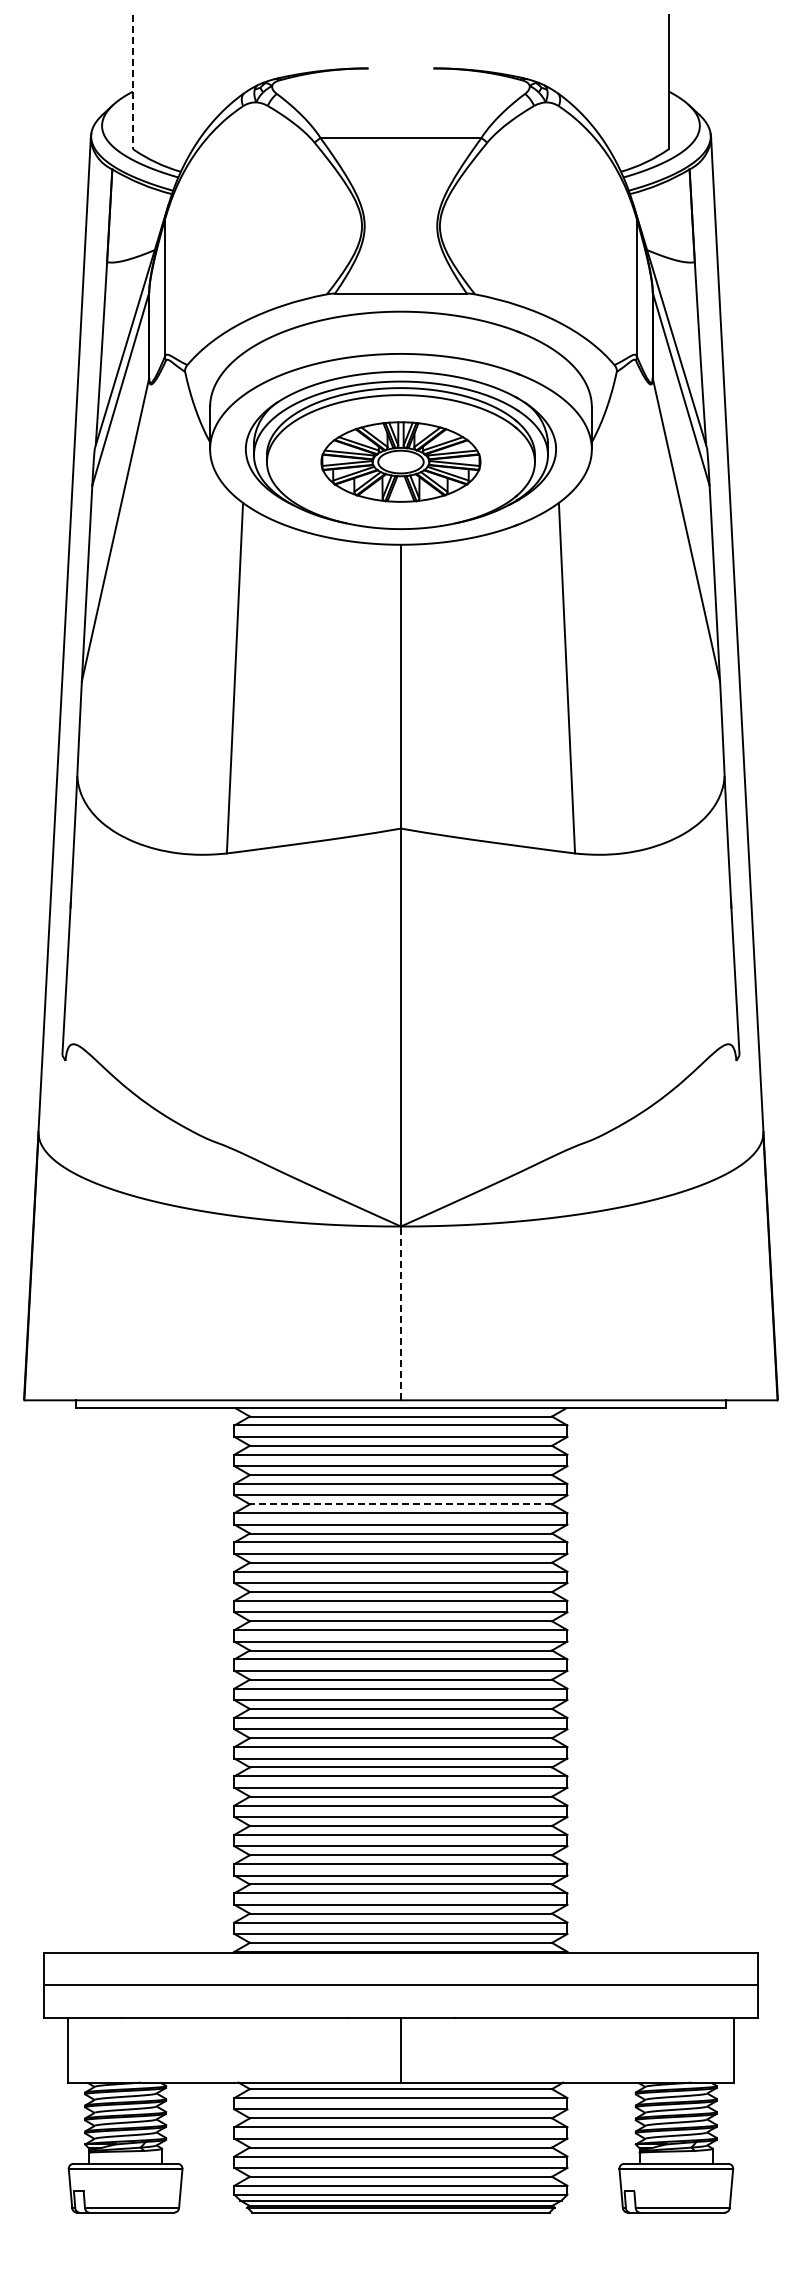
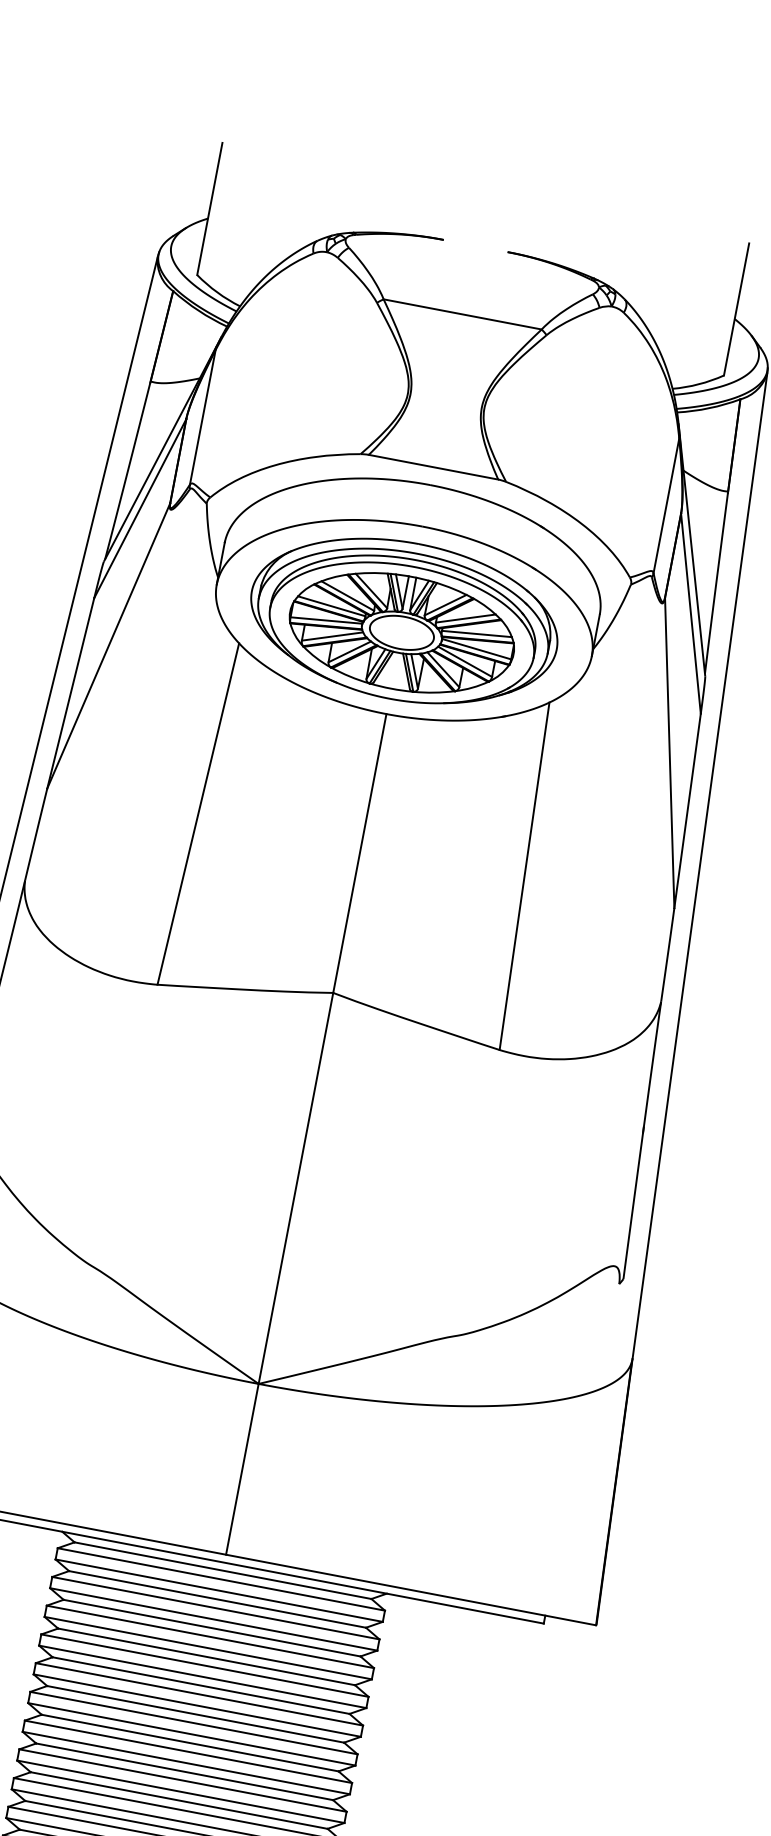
line: (132, 82) -> (209, 209), dashed -> solid
part: (400, 461) -> (401, 632), size x1.43
line: (400, 1313) -> (241, 1469), dashed -> solid
line: (400, 1504) -> (206, 1656), dashed -> solid

